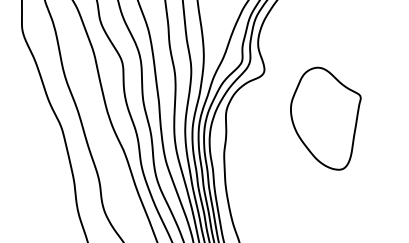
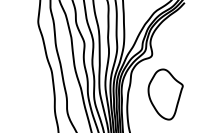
part: (327, 118) -> (165, 94), moved

